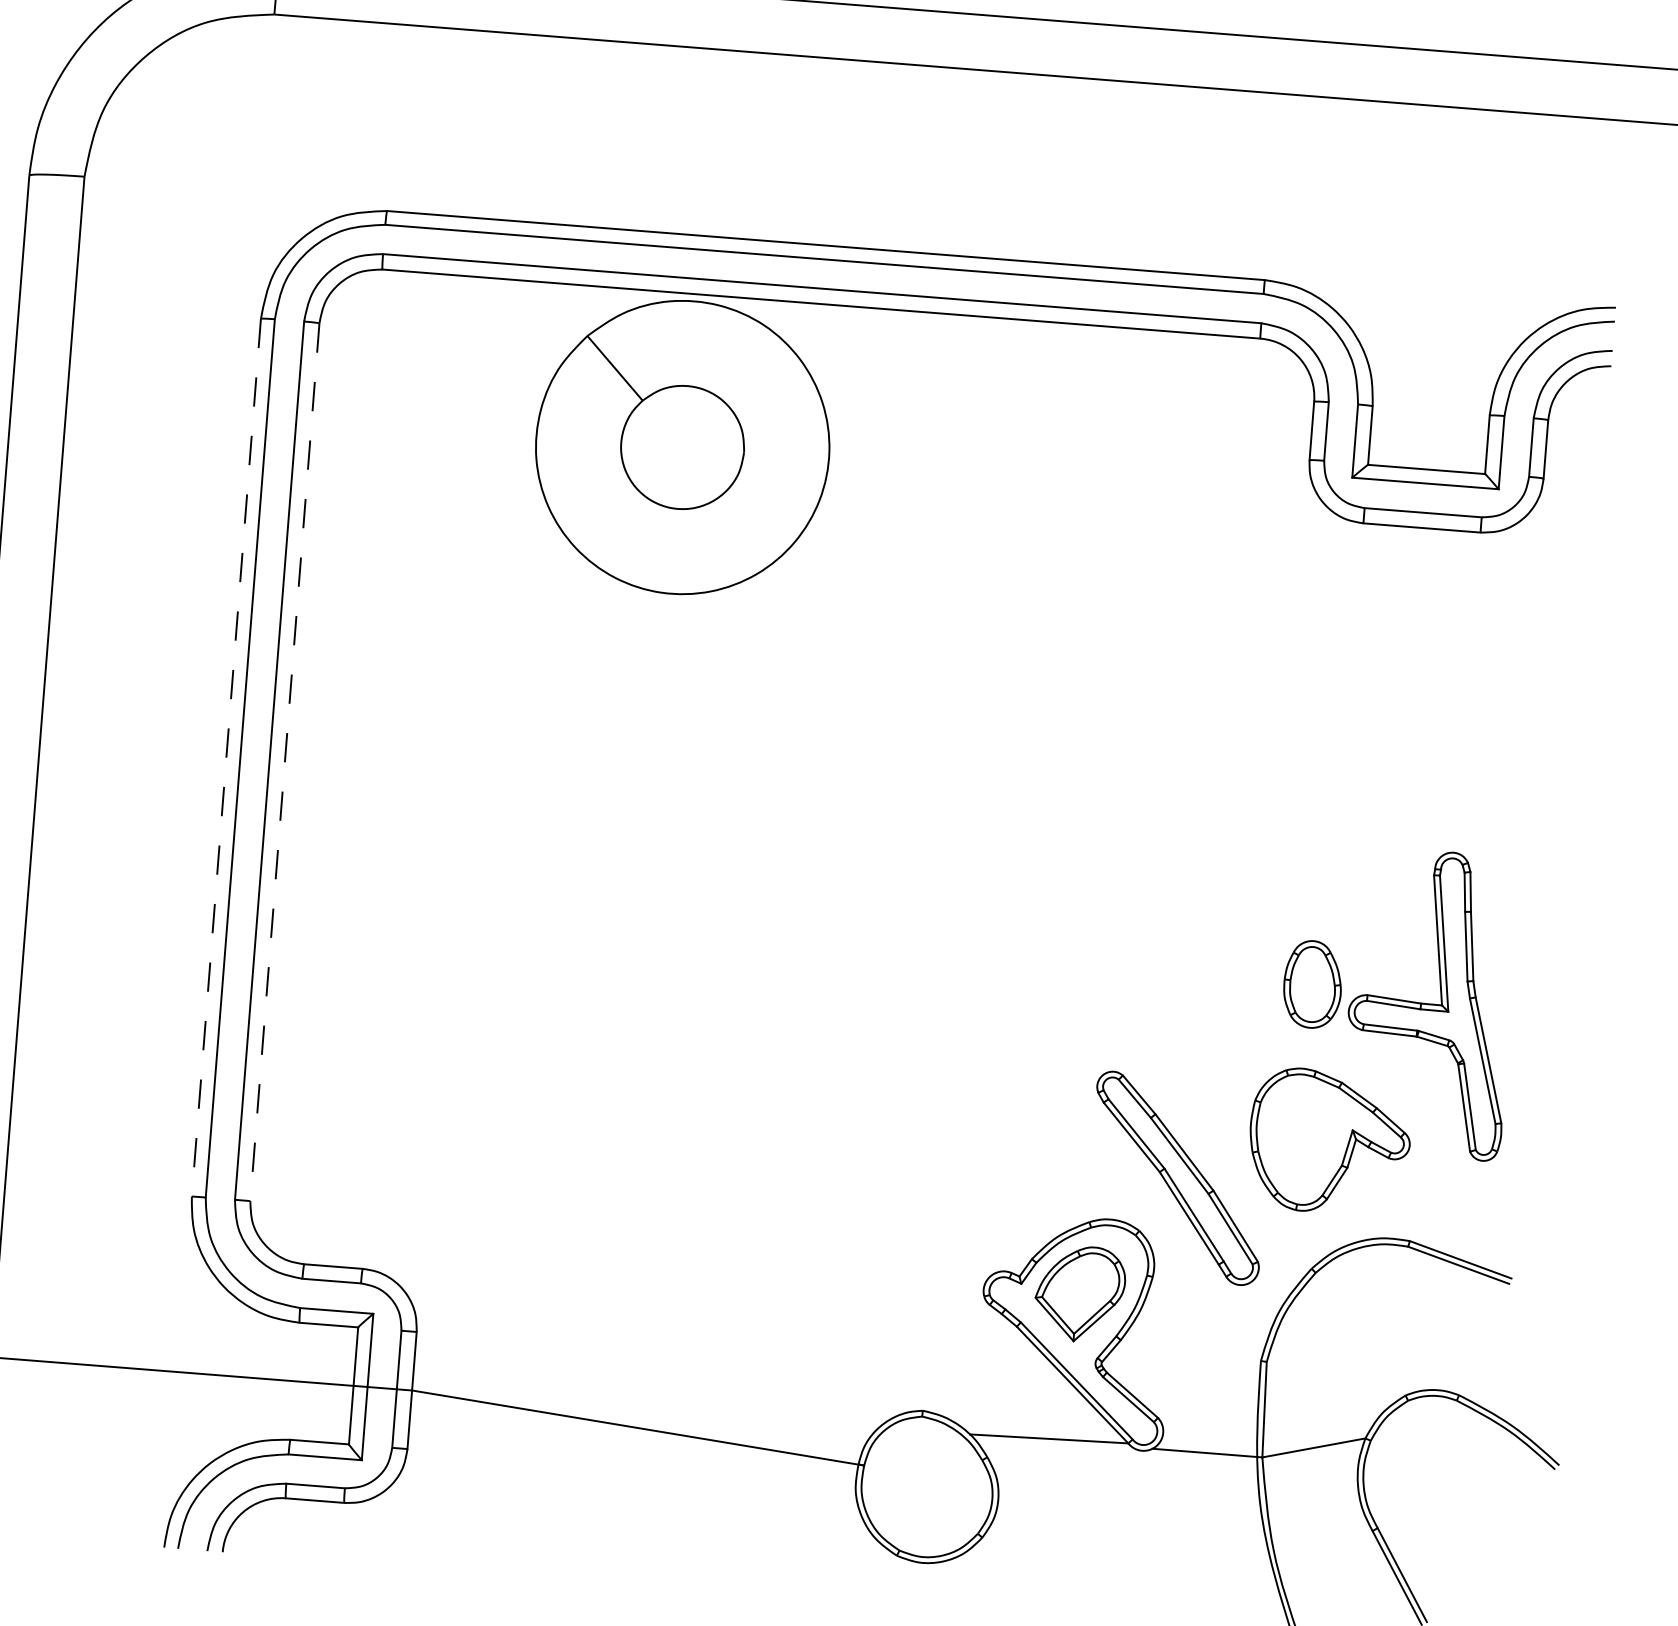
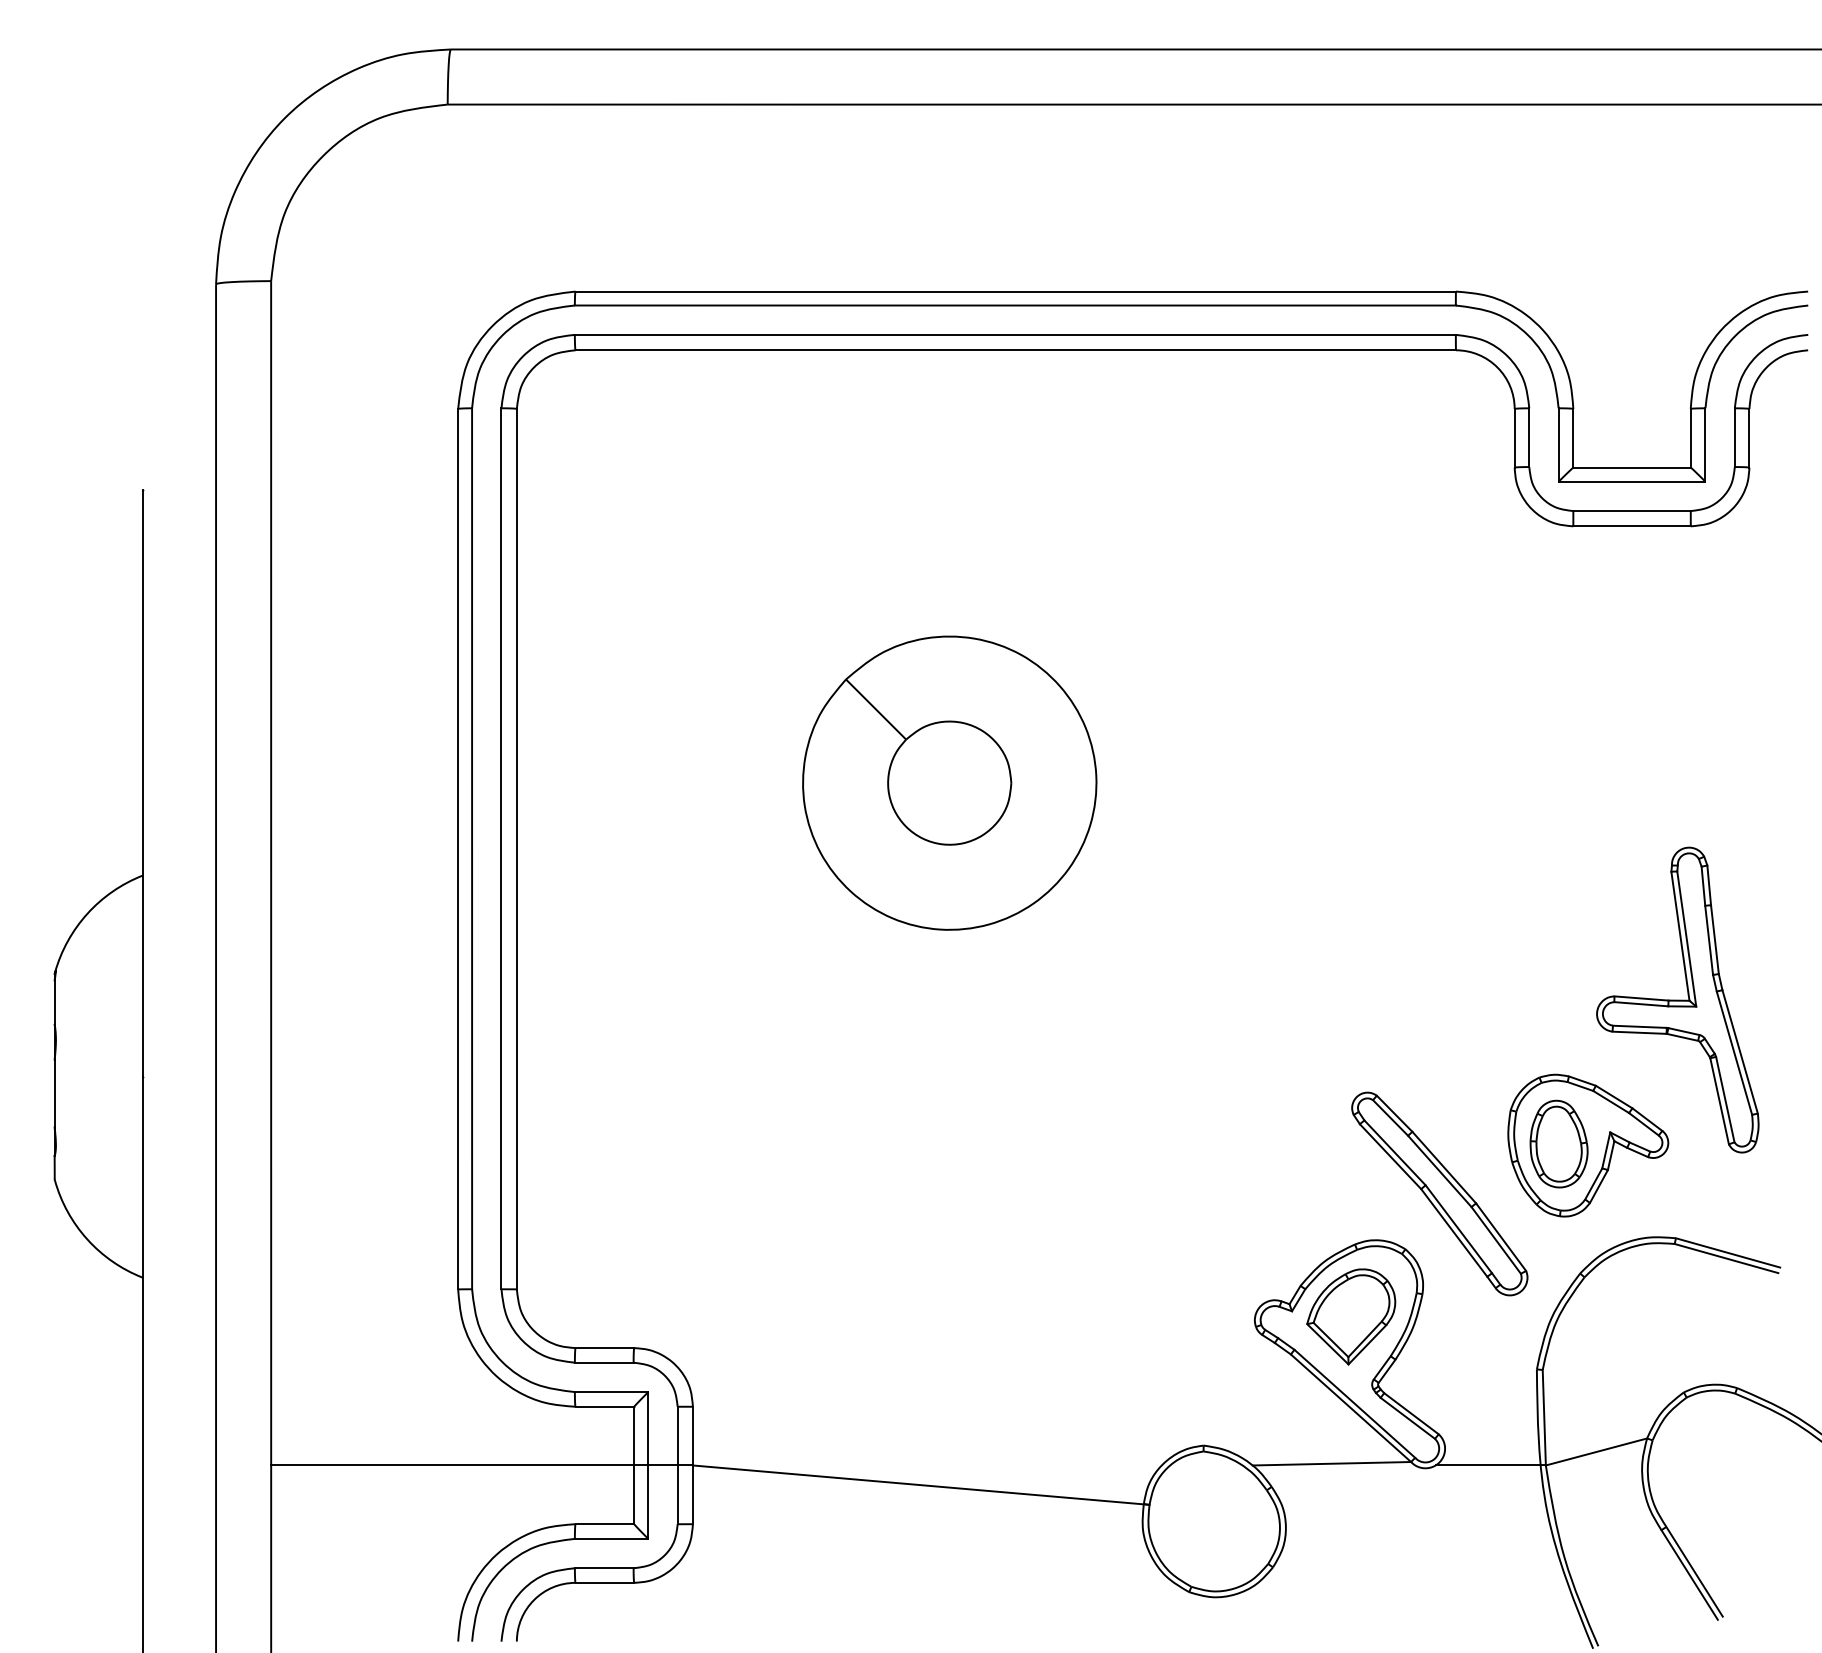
part: (682, 446) -> (949, 782), moved
line: (226, 758) -> (458, 849), dashed -> solid
line: (284, 762) -> (516, 849), dashed -> solid
part: (1312, 983) -> (1558, 1143), moved

